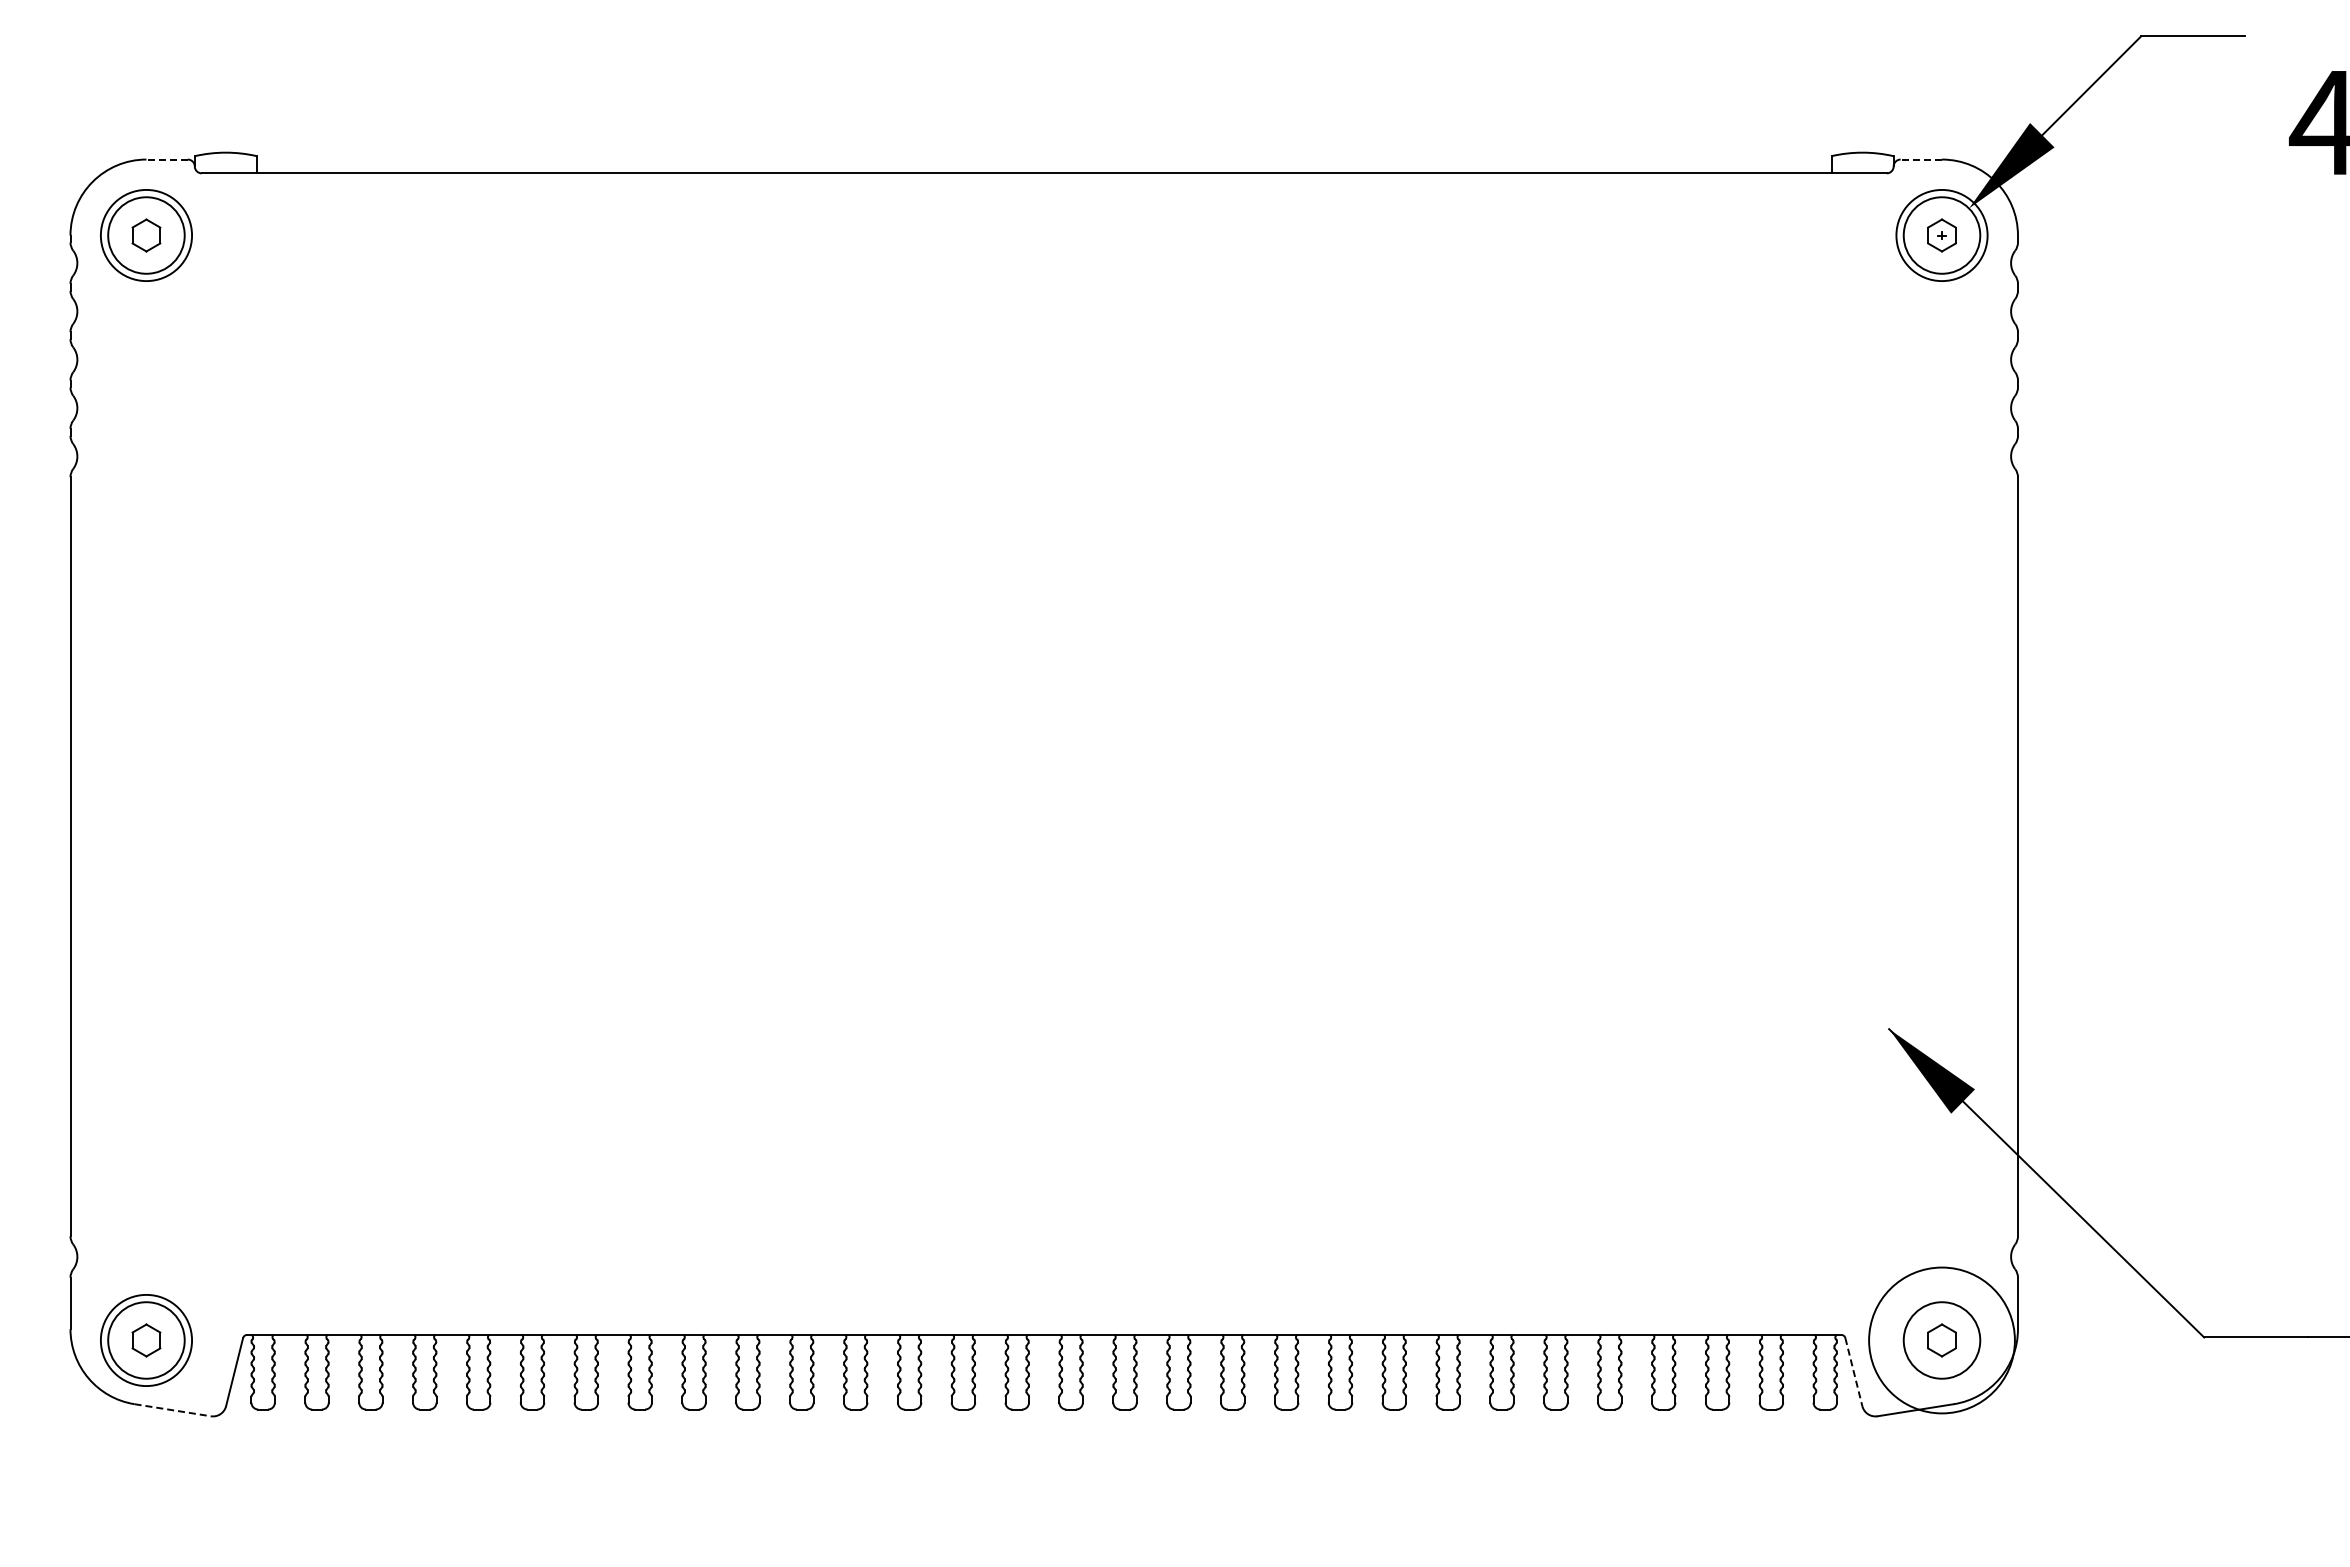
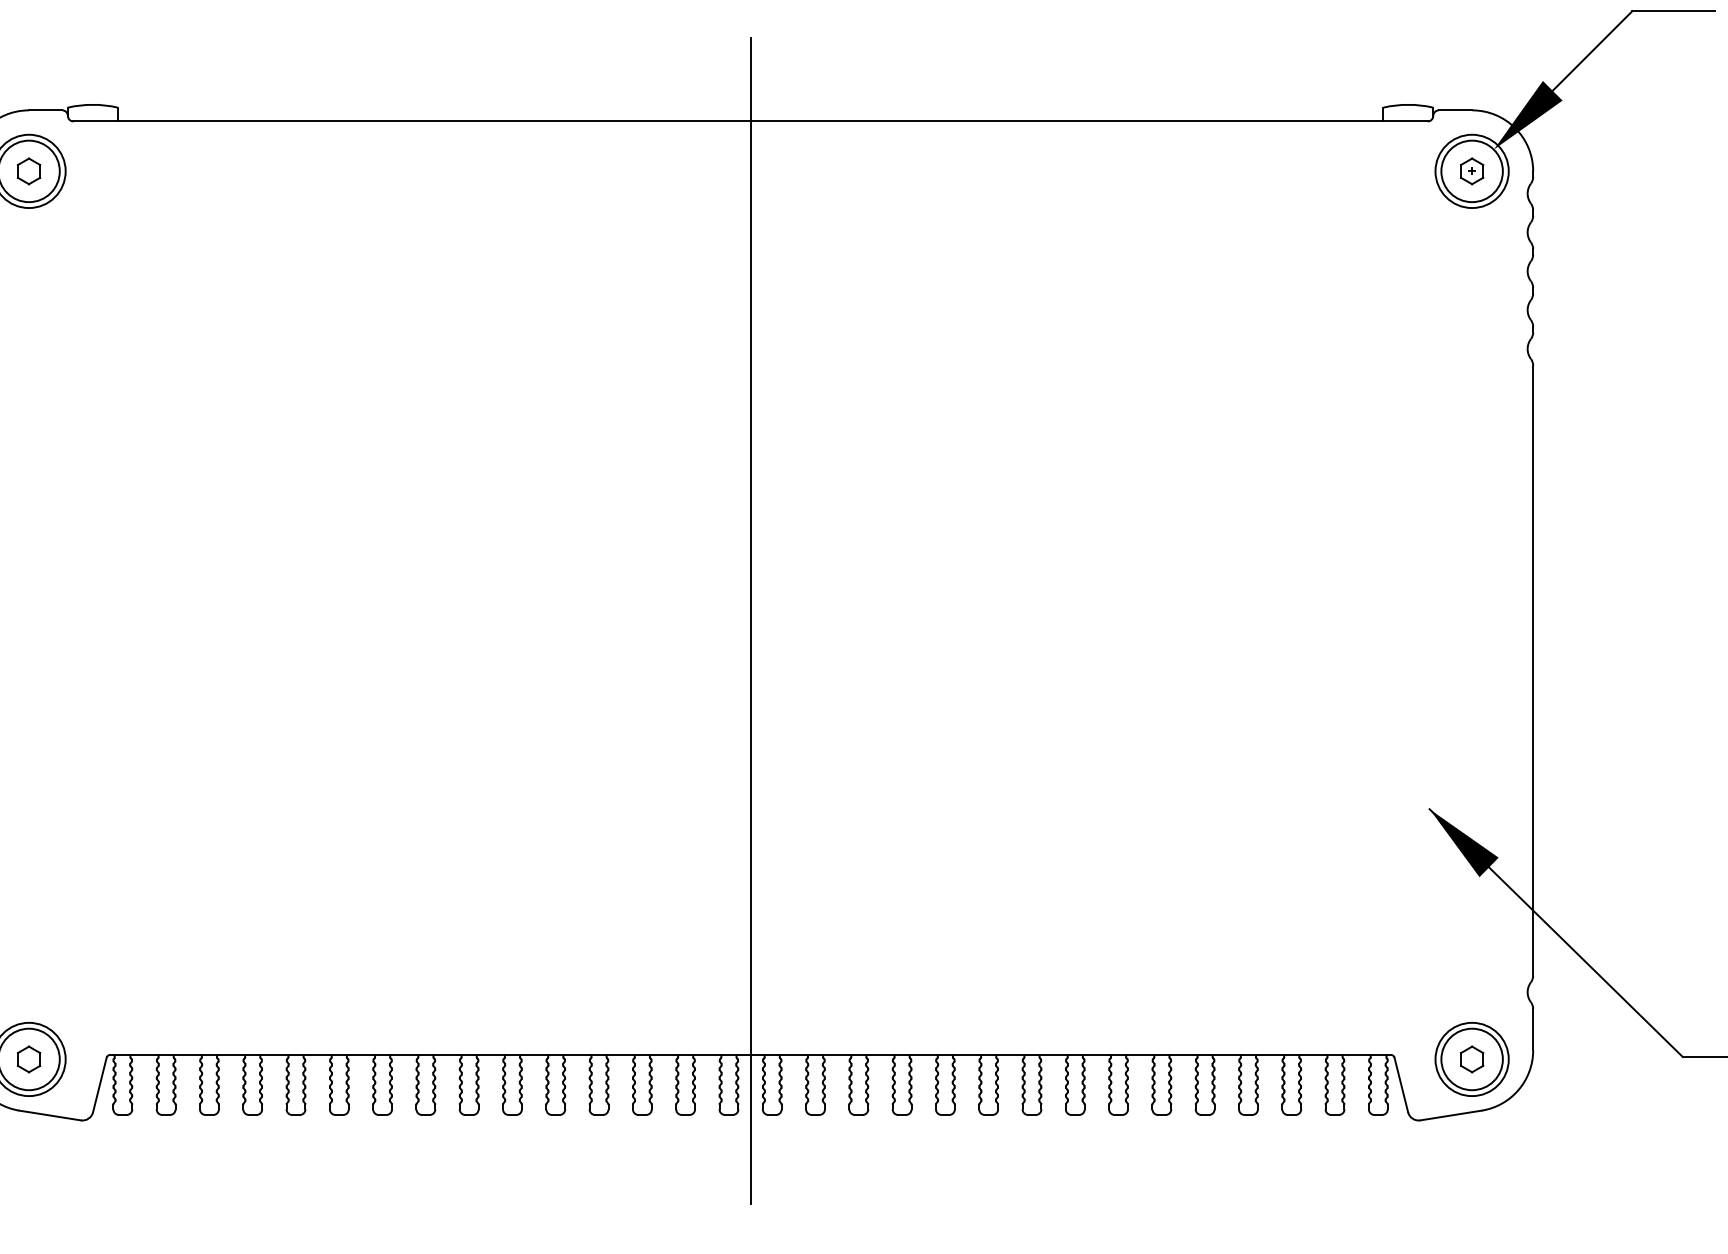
line: (167, 159) -> (45, 110), dashed -> solid
line: (1921, 159) -> (1455, 110), dashed -> solid
line: (1044, 794) -> (750, 620), added
circle: (1941, 1340) -> (1471, 1059), size x0.62
line: (1853, 1372) -> (1401, 1085), dashed -> solid
line: (172, 1410) -> (49, 1115), dashed -> solid

